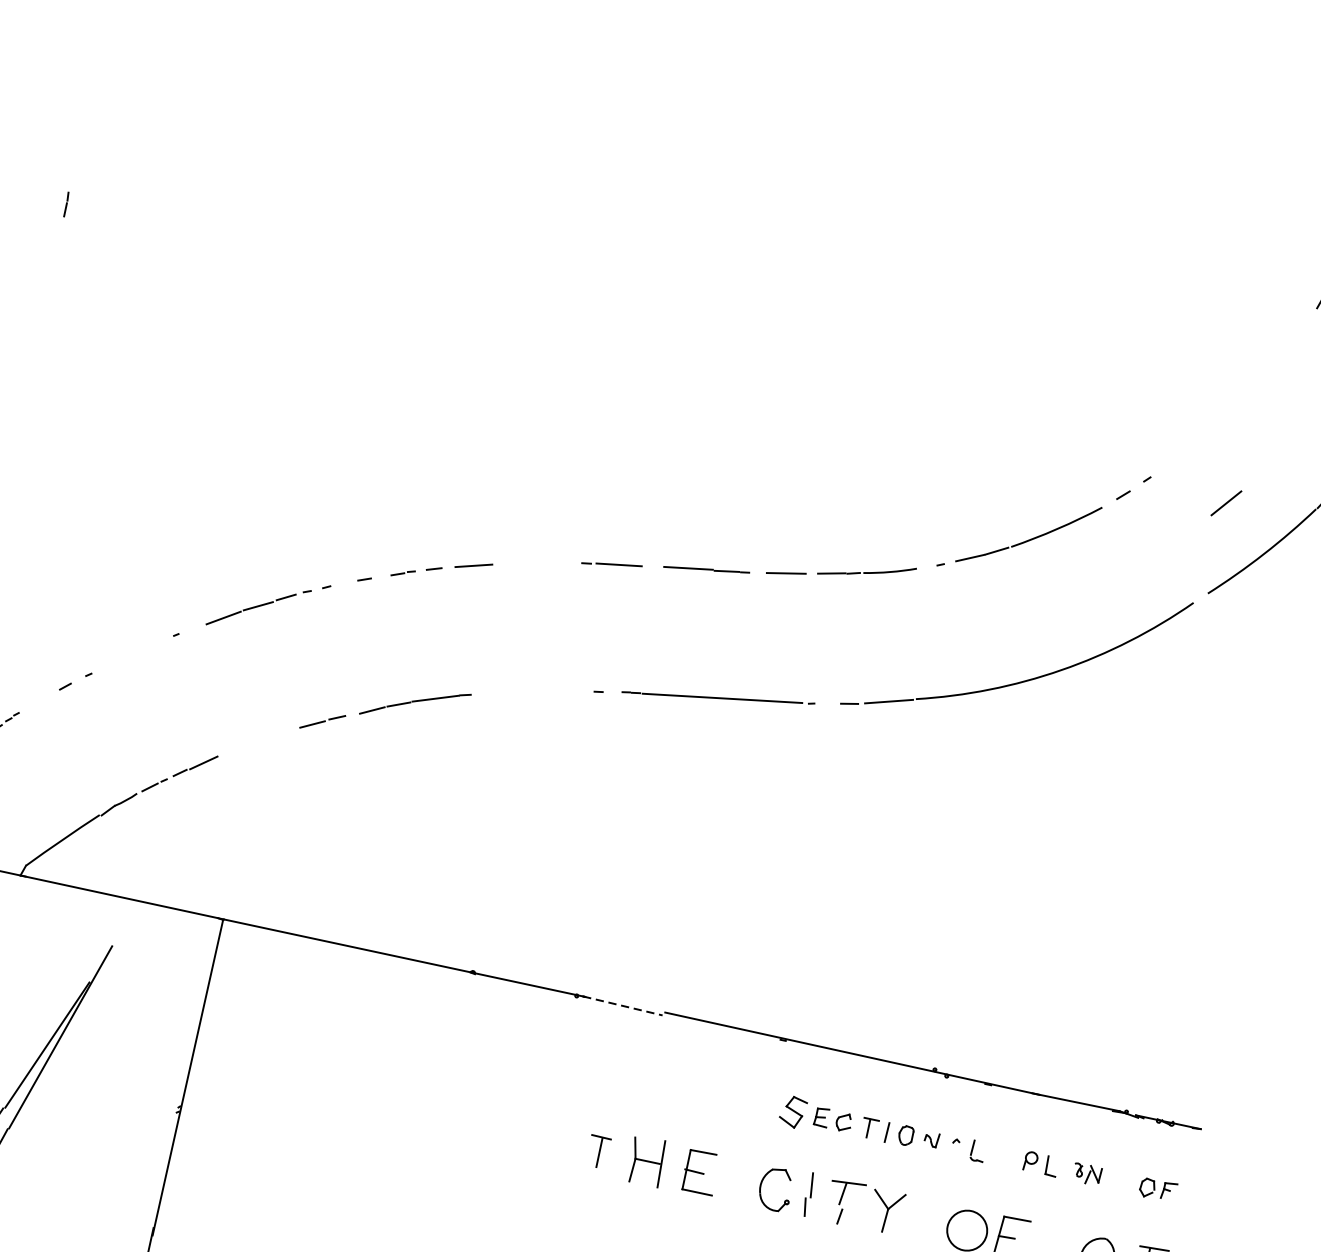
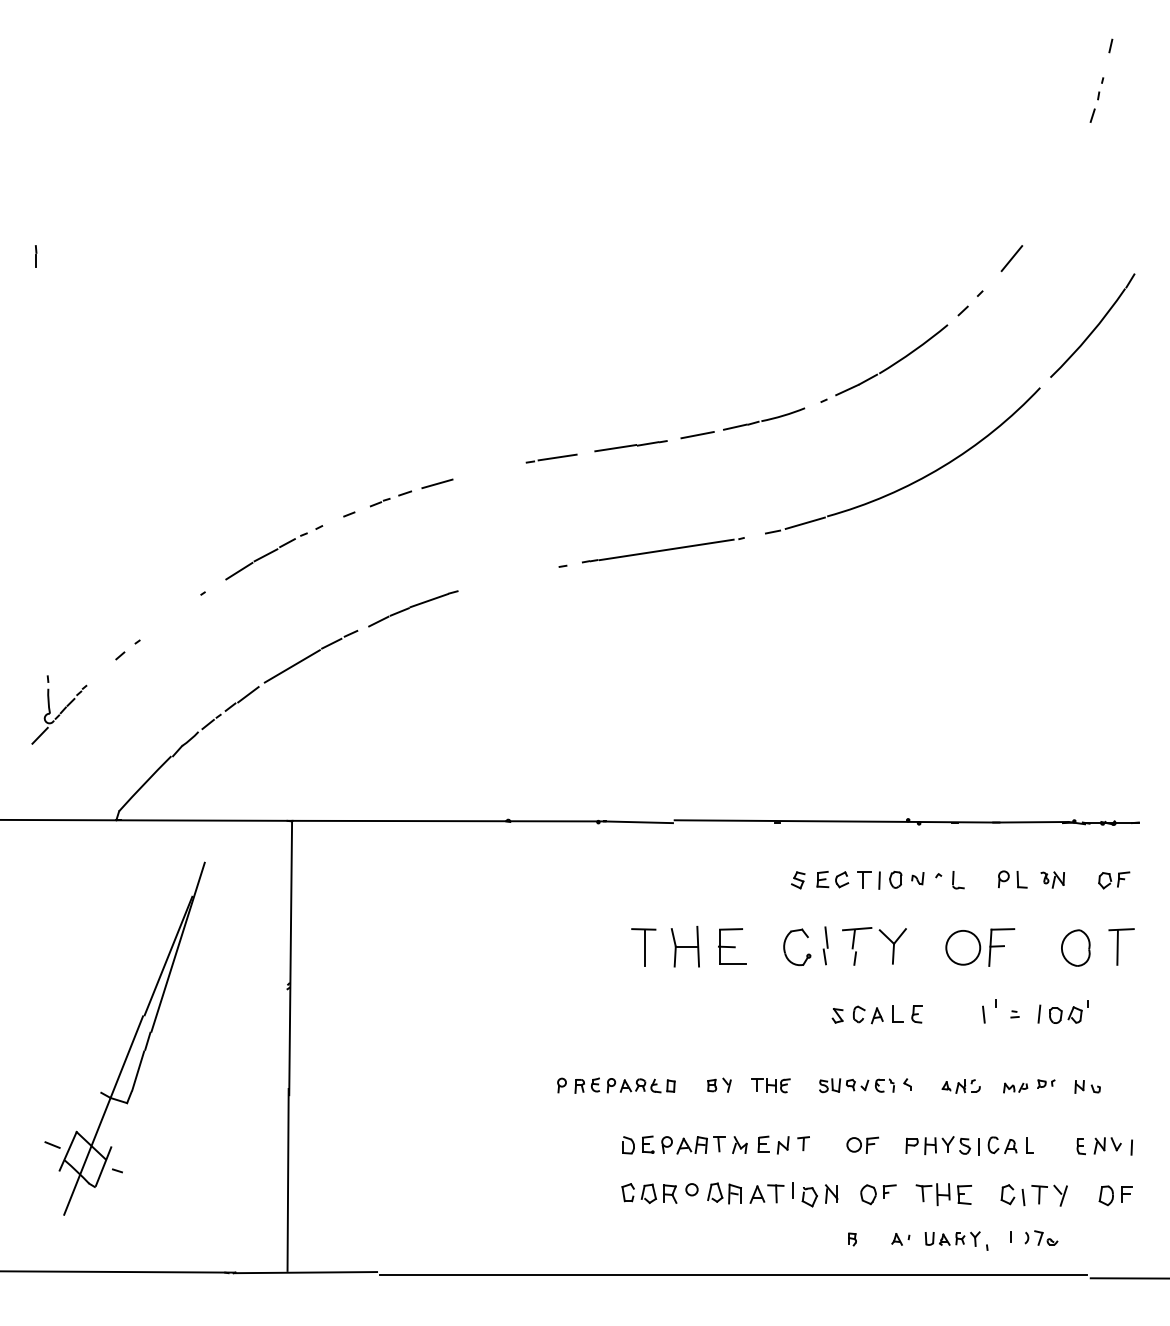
line: (1225, 503) -> (1011, 258), moved
line: (260, 740) -> (291, 666), added
line: (622, 1006) -> (638, 822), dashed -> solid
part: (793, 1112) -> (798, 880), size x0.62
part: (598, 1151) -> (643, 947), size x1.43

